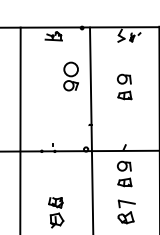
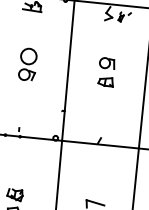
part: (70, 76) -> (27, 64), moved
part: (124, 173) -> (96, 170), removed

